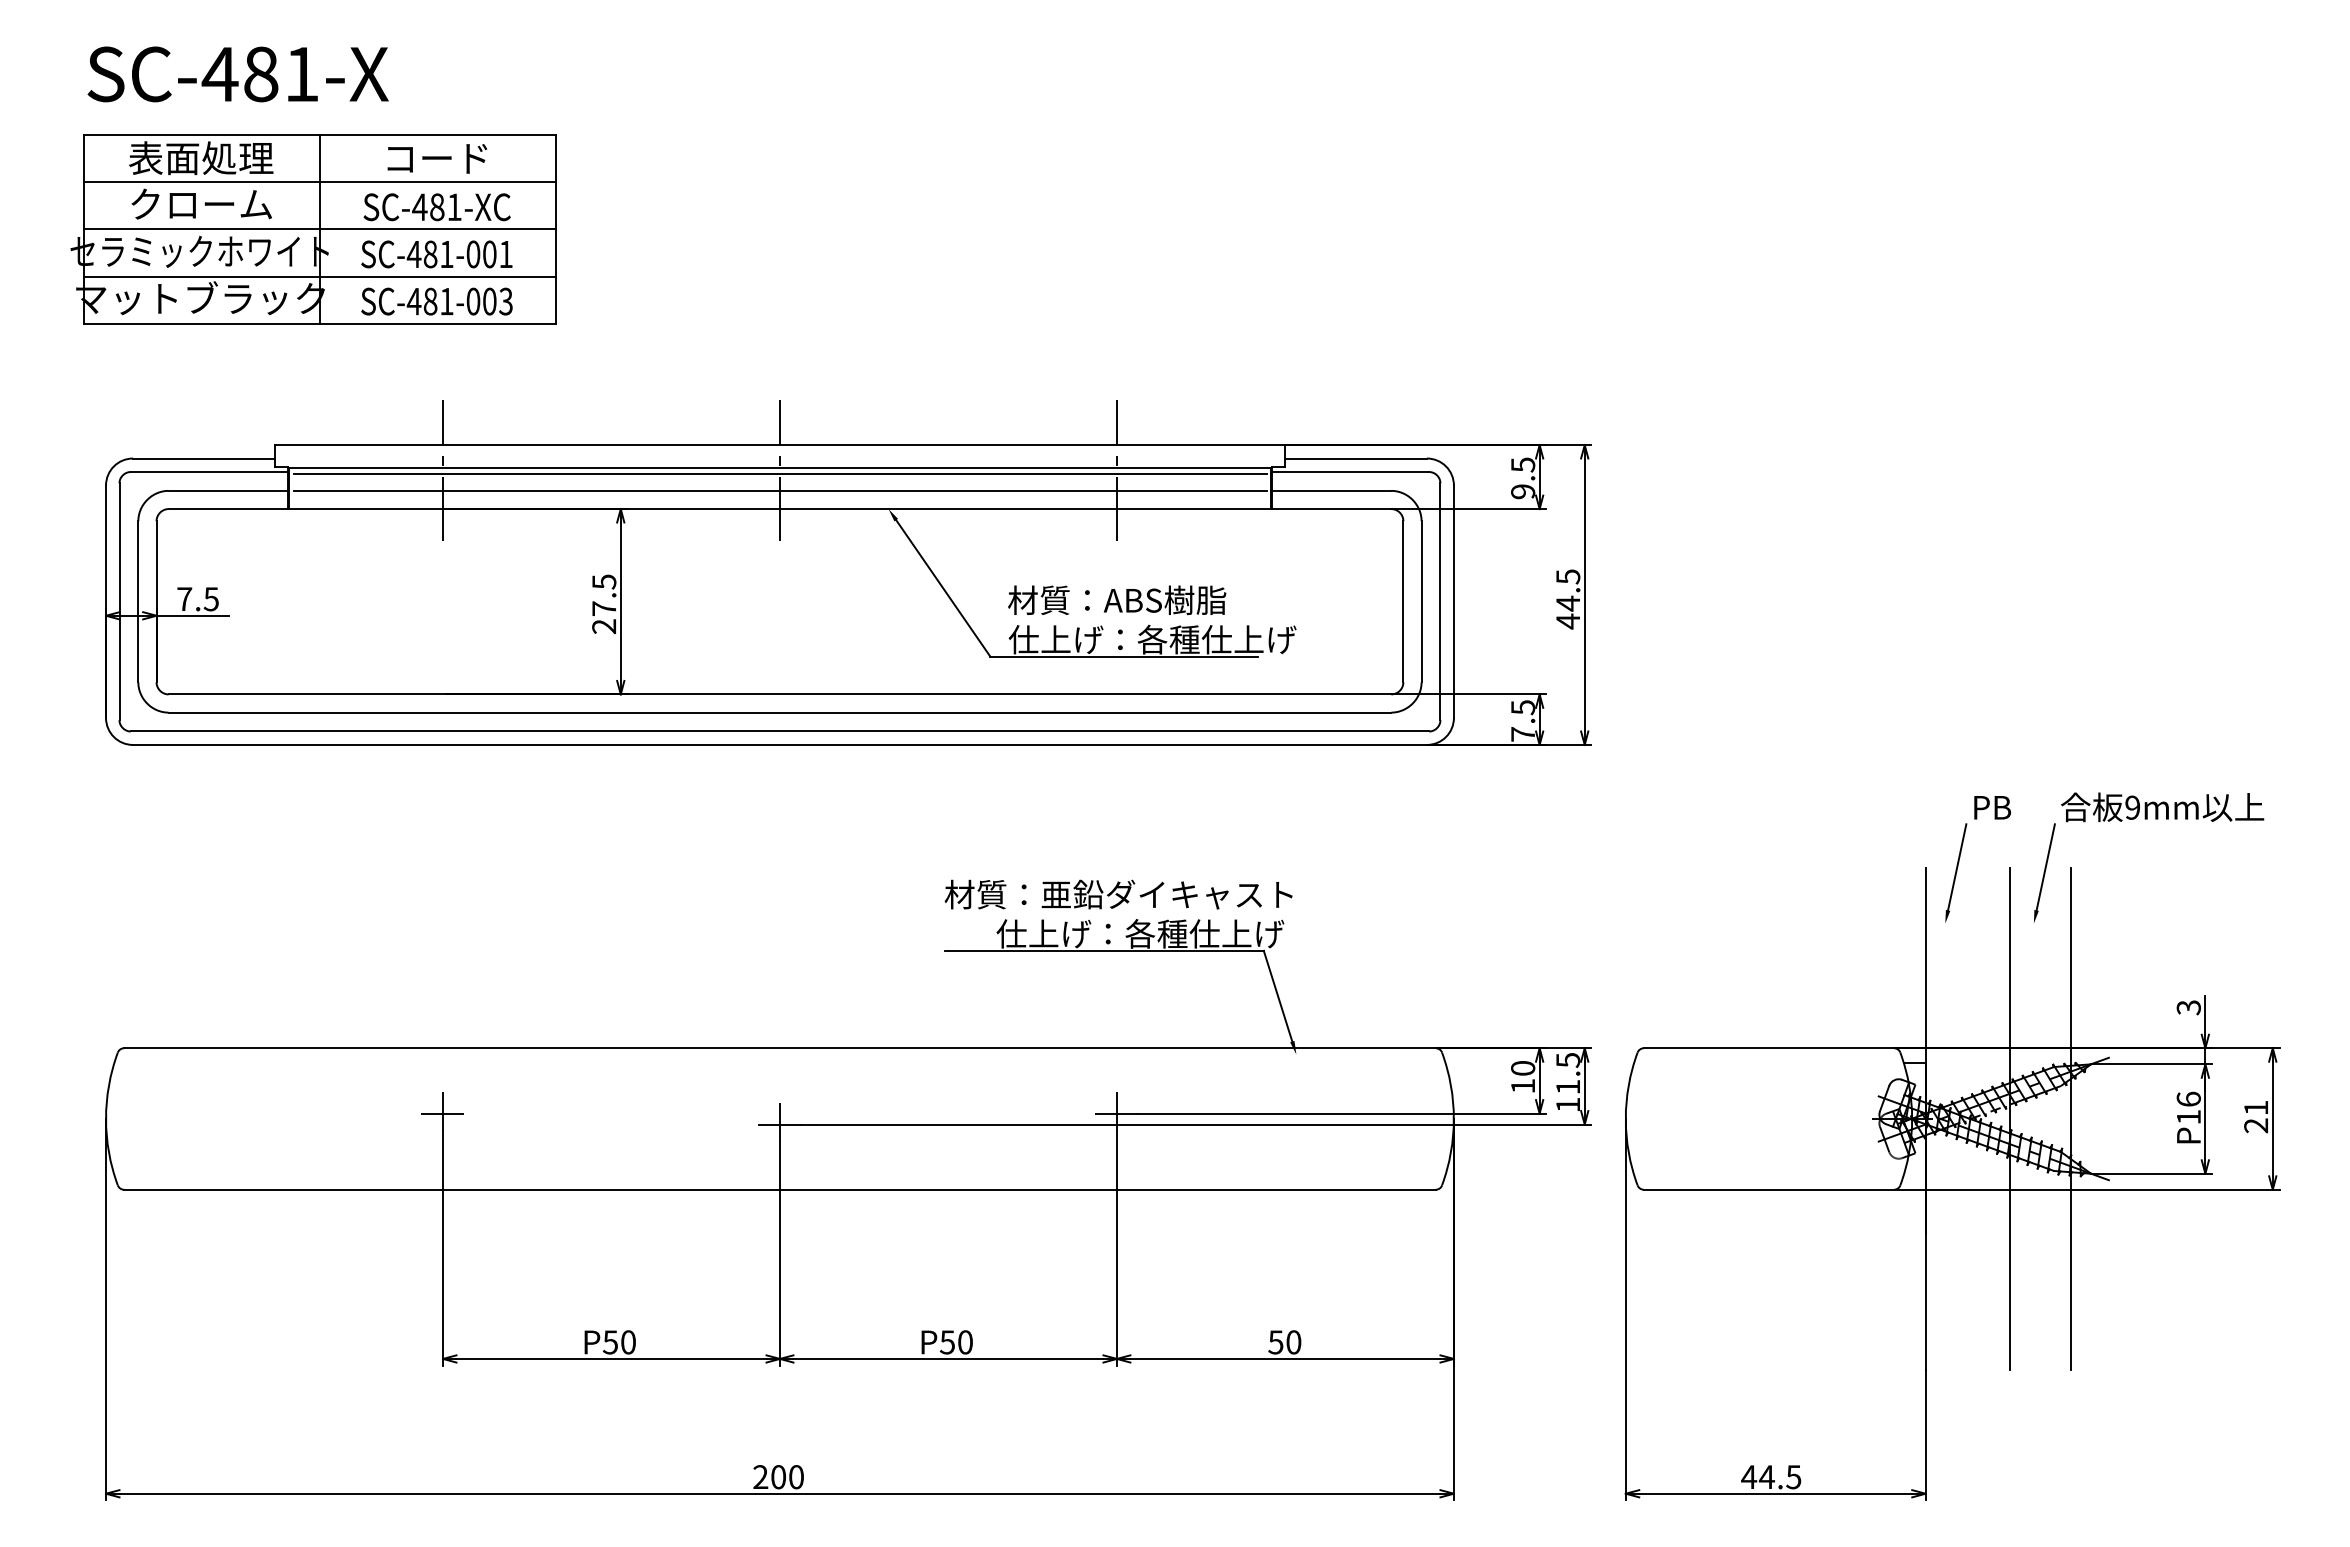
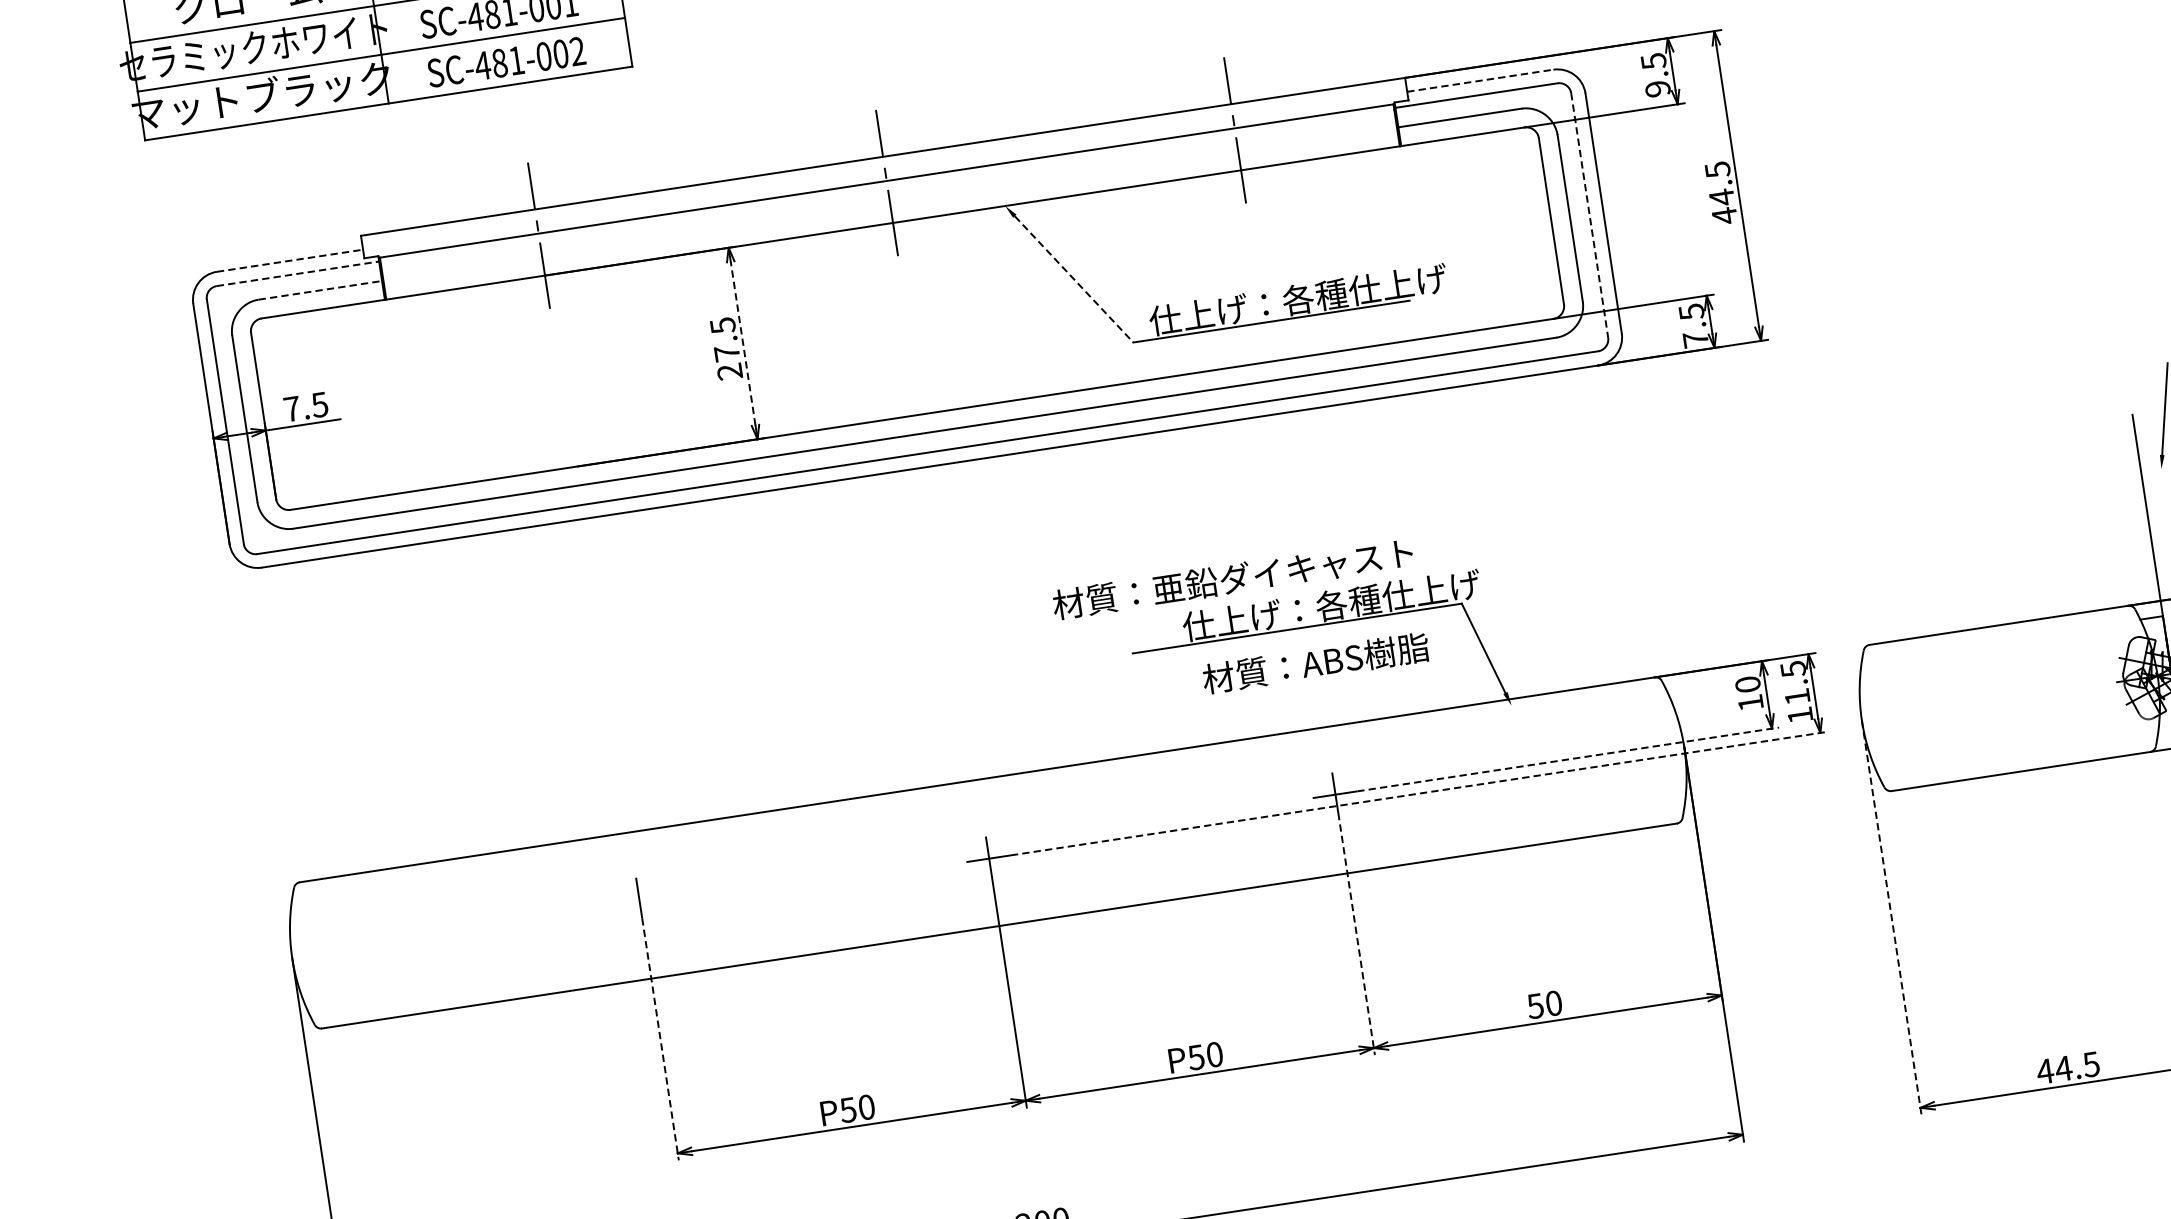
text: (505, 301) -> (577, 51), SC-481-003 -> SC-481-002
line: (203, 458) -> (289, 260), solid -> dashed
line: (1356, 458) -> (1480, 80), solid -> dashed
line: (209, 472) -> (298, 274), solid -> dashed
line: (780, 473) -> (888, 186), removed
line: (228, 490) -> (320, 289), solid -> dashed
line: (780, 490) -> (890, 203), removed
line: (943, 588) -> (1074, 279), solid -> dashed
text: (1117, 600) -> (1316, 663), moved
line: (620, 601) -> (742, 343), solid -> dashed
line: (1440, 602) -> (1589, 216), solid -> dashed
text: (1118, 894) -> (1232, 578), moved
line: (442, 1113) -> (638, 899), removed
line: (1342, 1113) -> (1568, 759), solid -> dashed
line: (1196, 1124) -> (1419, 793), solid -> dashed
line: (443, 1249) -> (661, 1040), solid -> dashed
line: (1116, 1249) -> (1356, 935), solid -> dashed
line: (1625, 1309) -> (1891, 917), solid -> dashed

